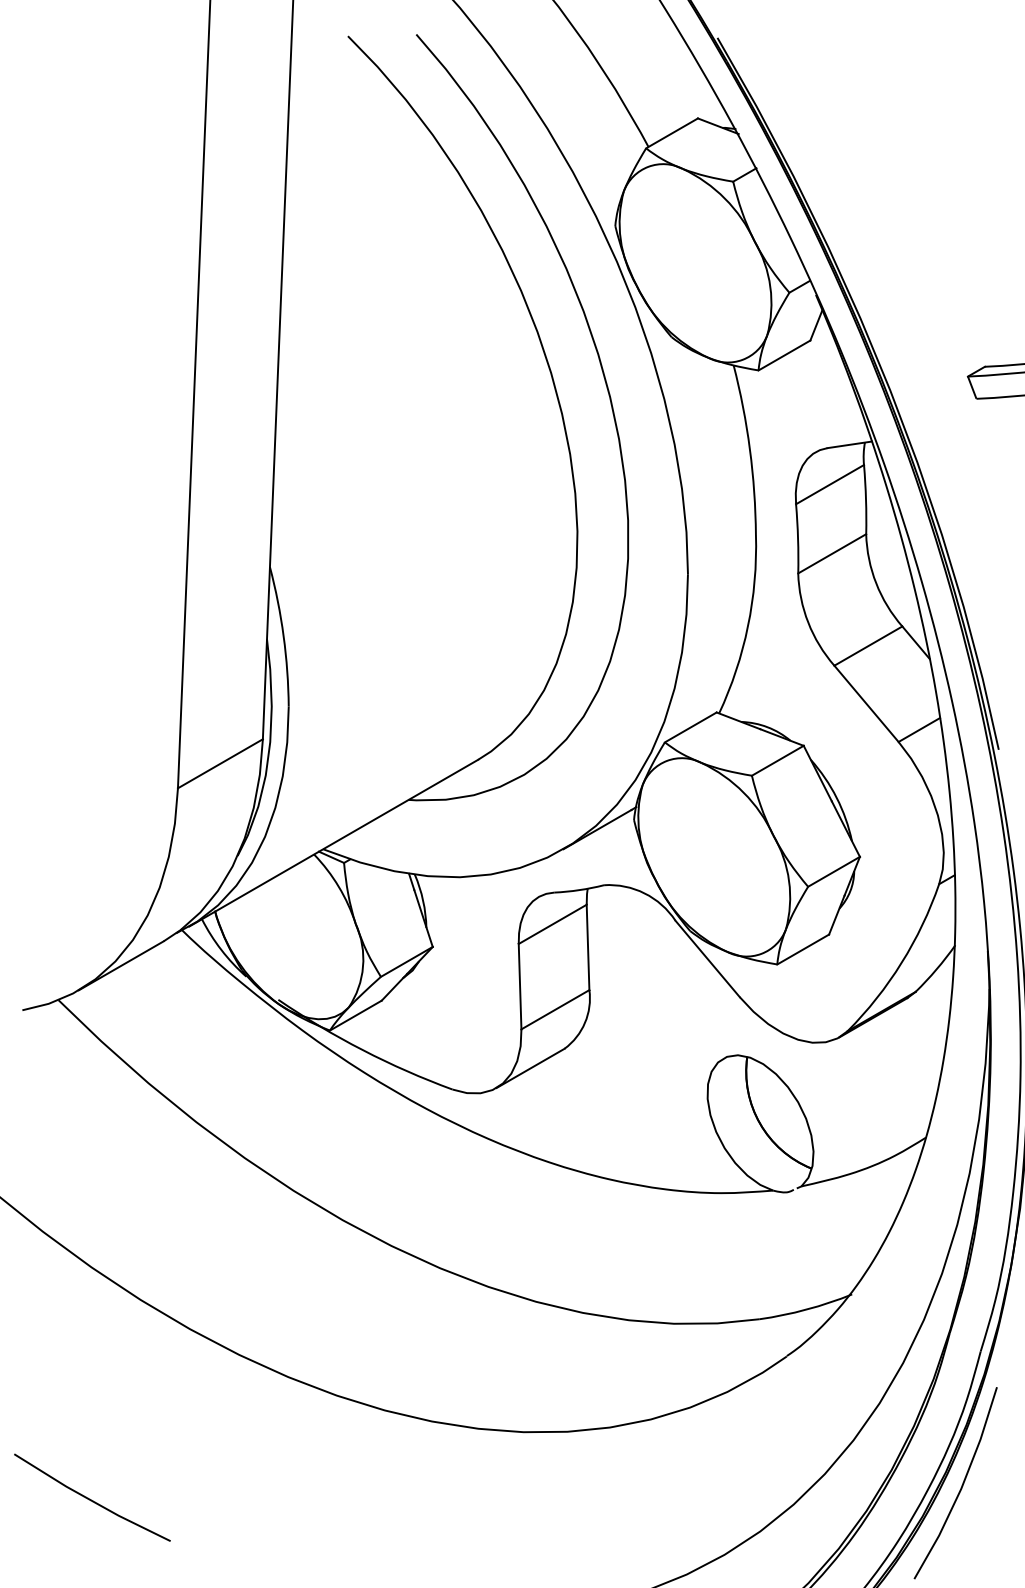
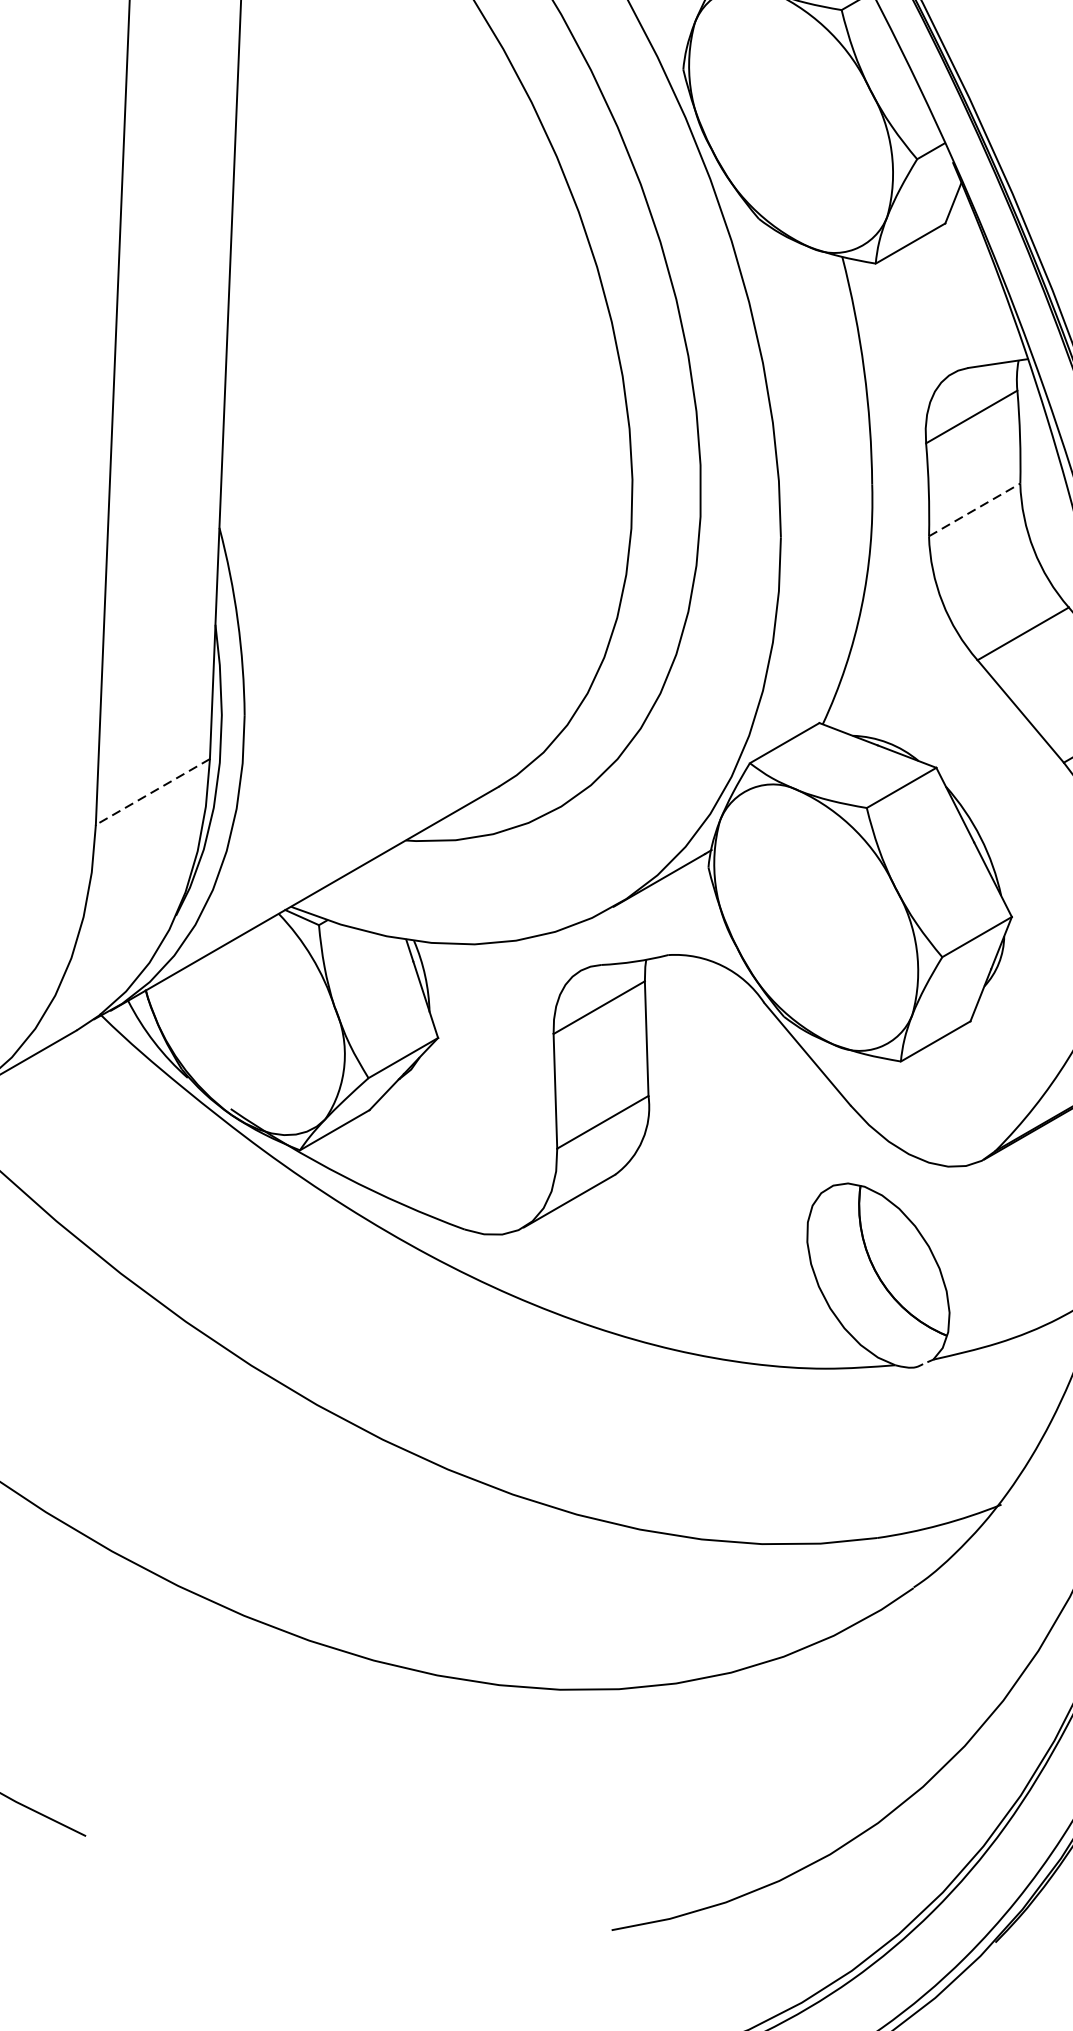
line: (832, 553) -> (975, 509), solid -> dashed
line: (220, 764) -> (153, 792), solid -> dashed

